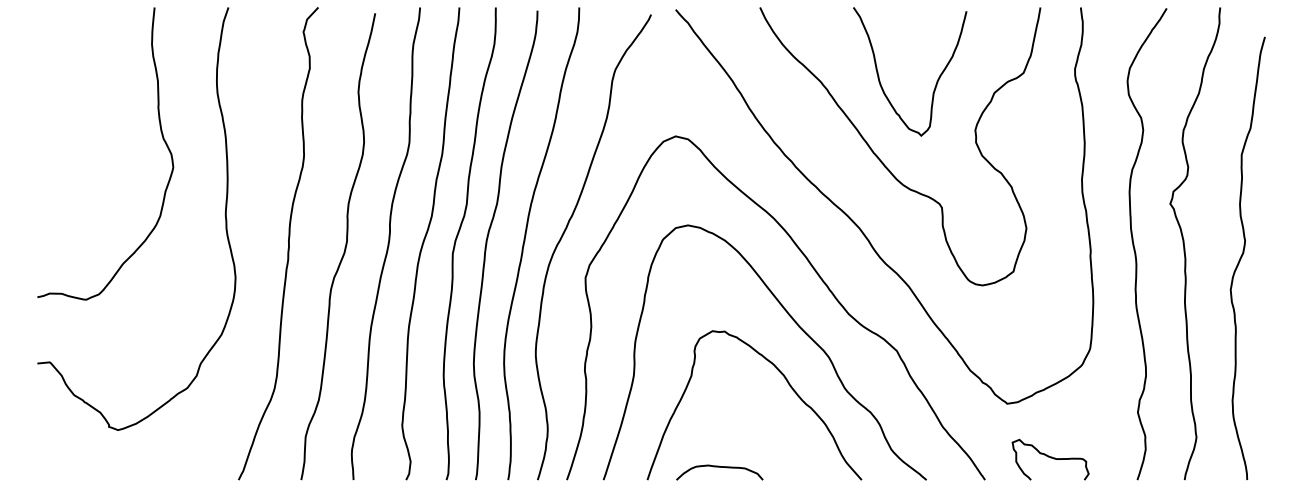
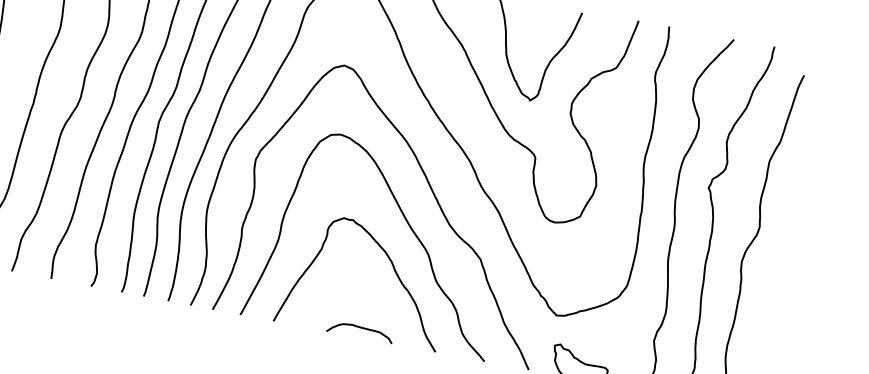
curve: (719, 467) -> (360, 328), moved

